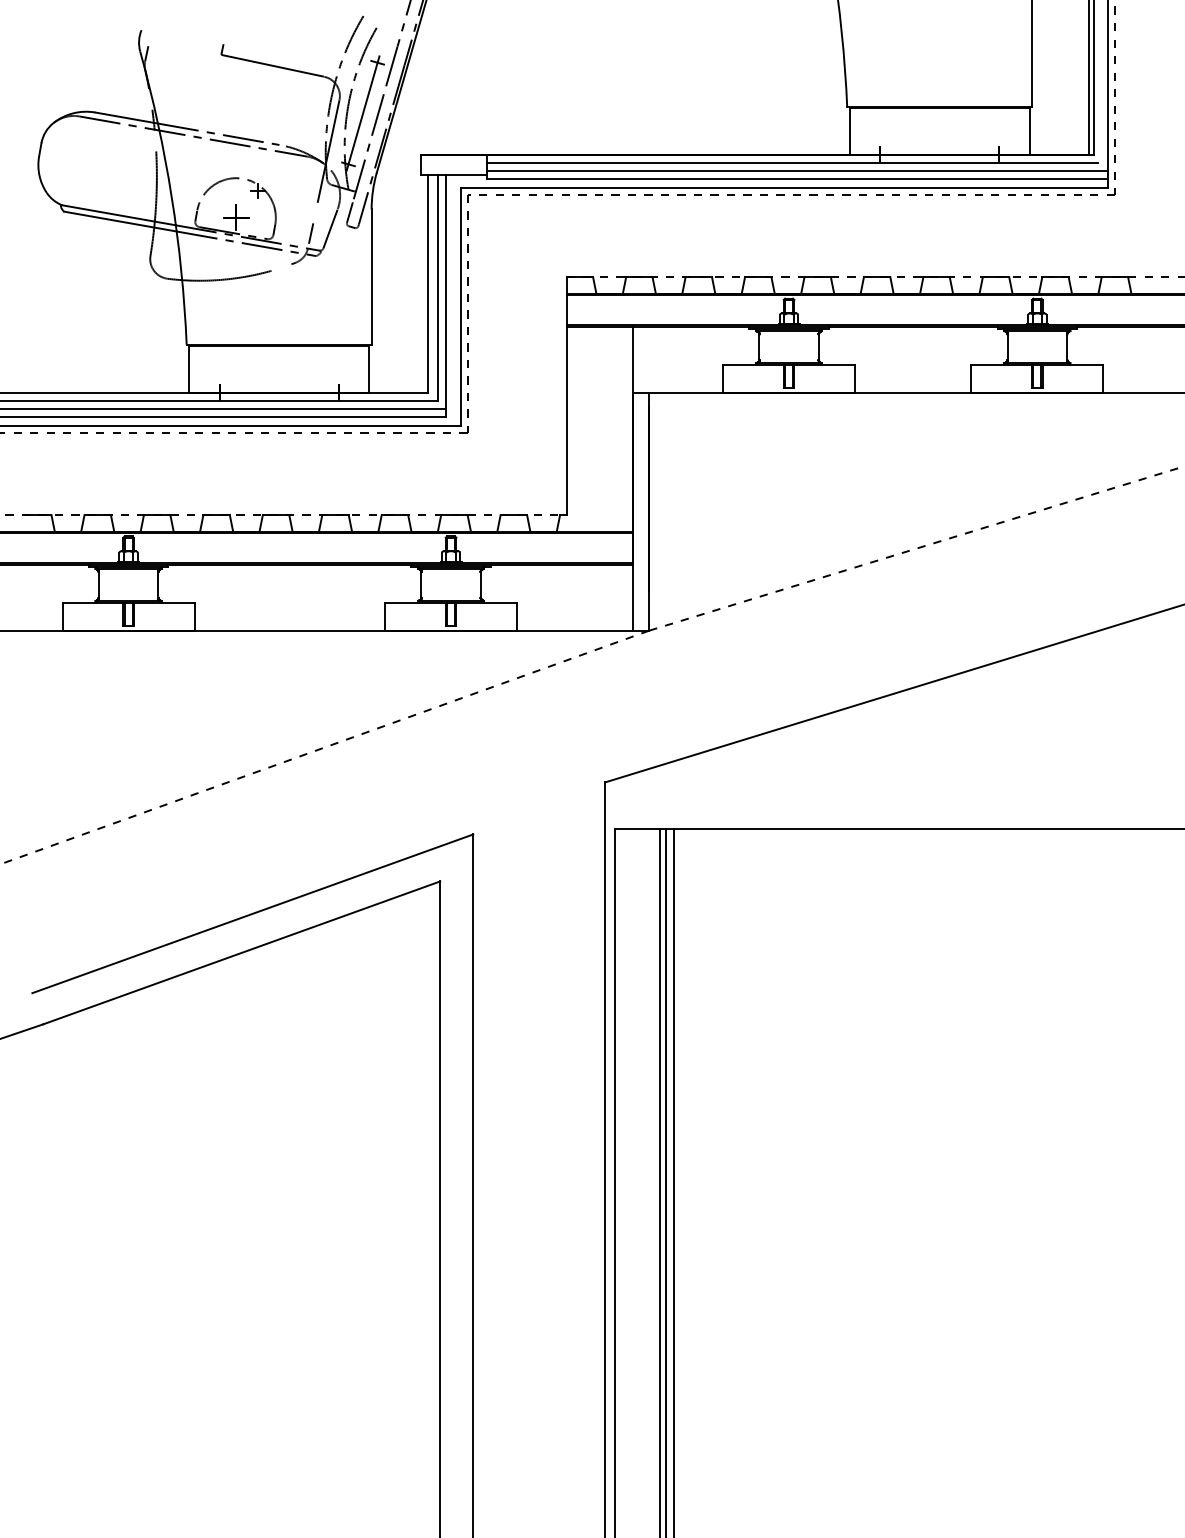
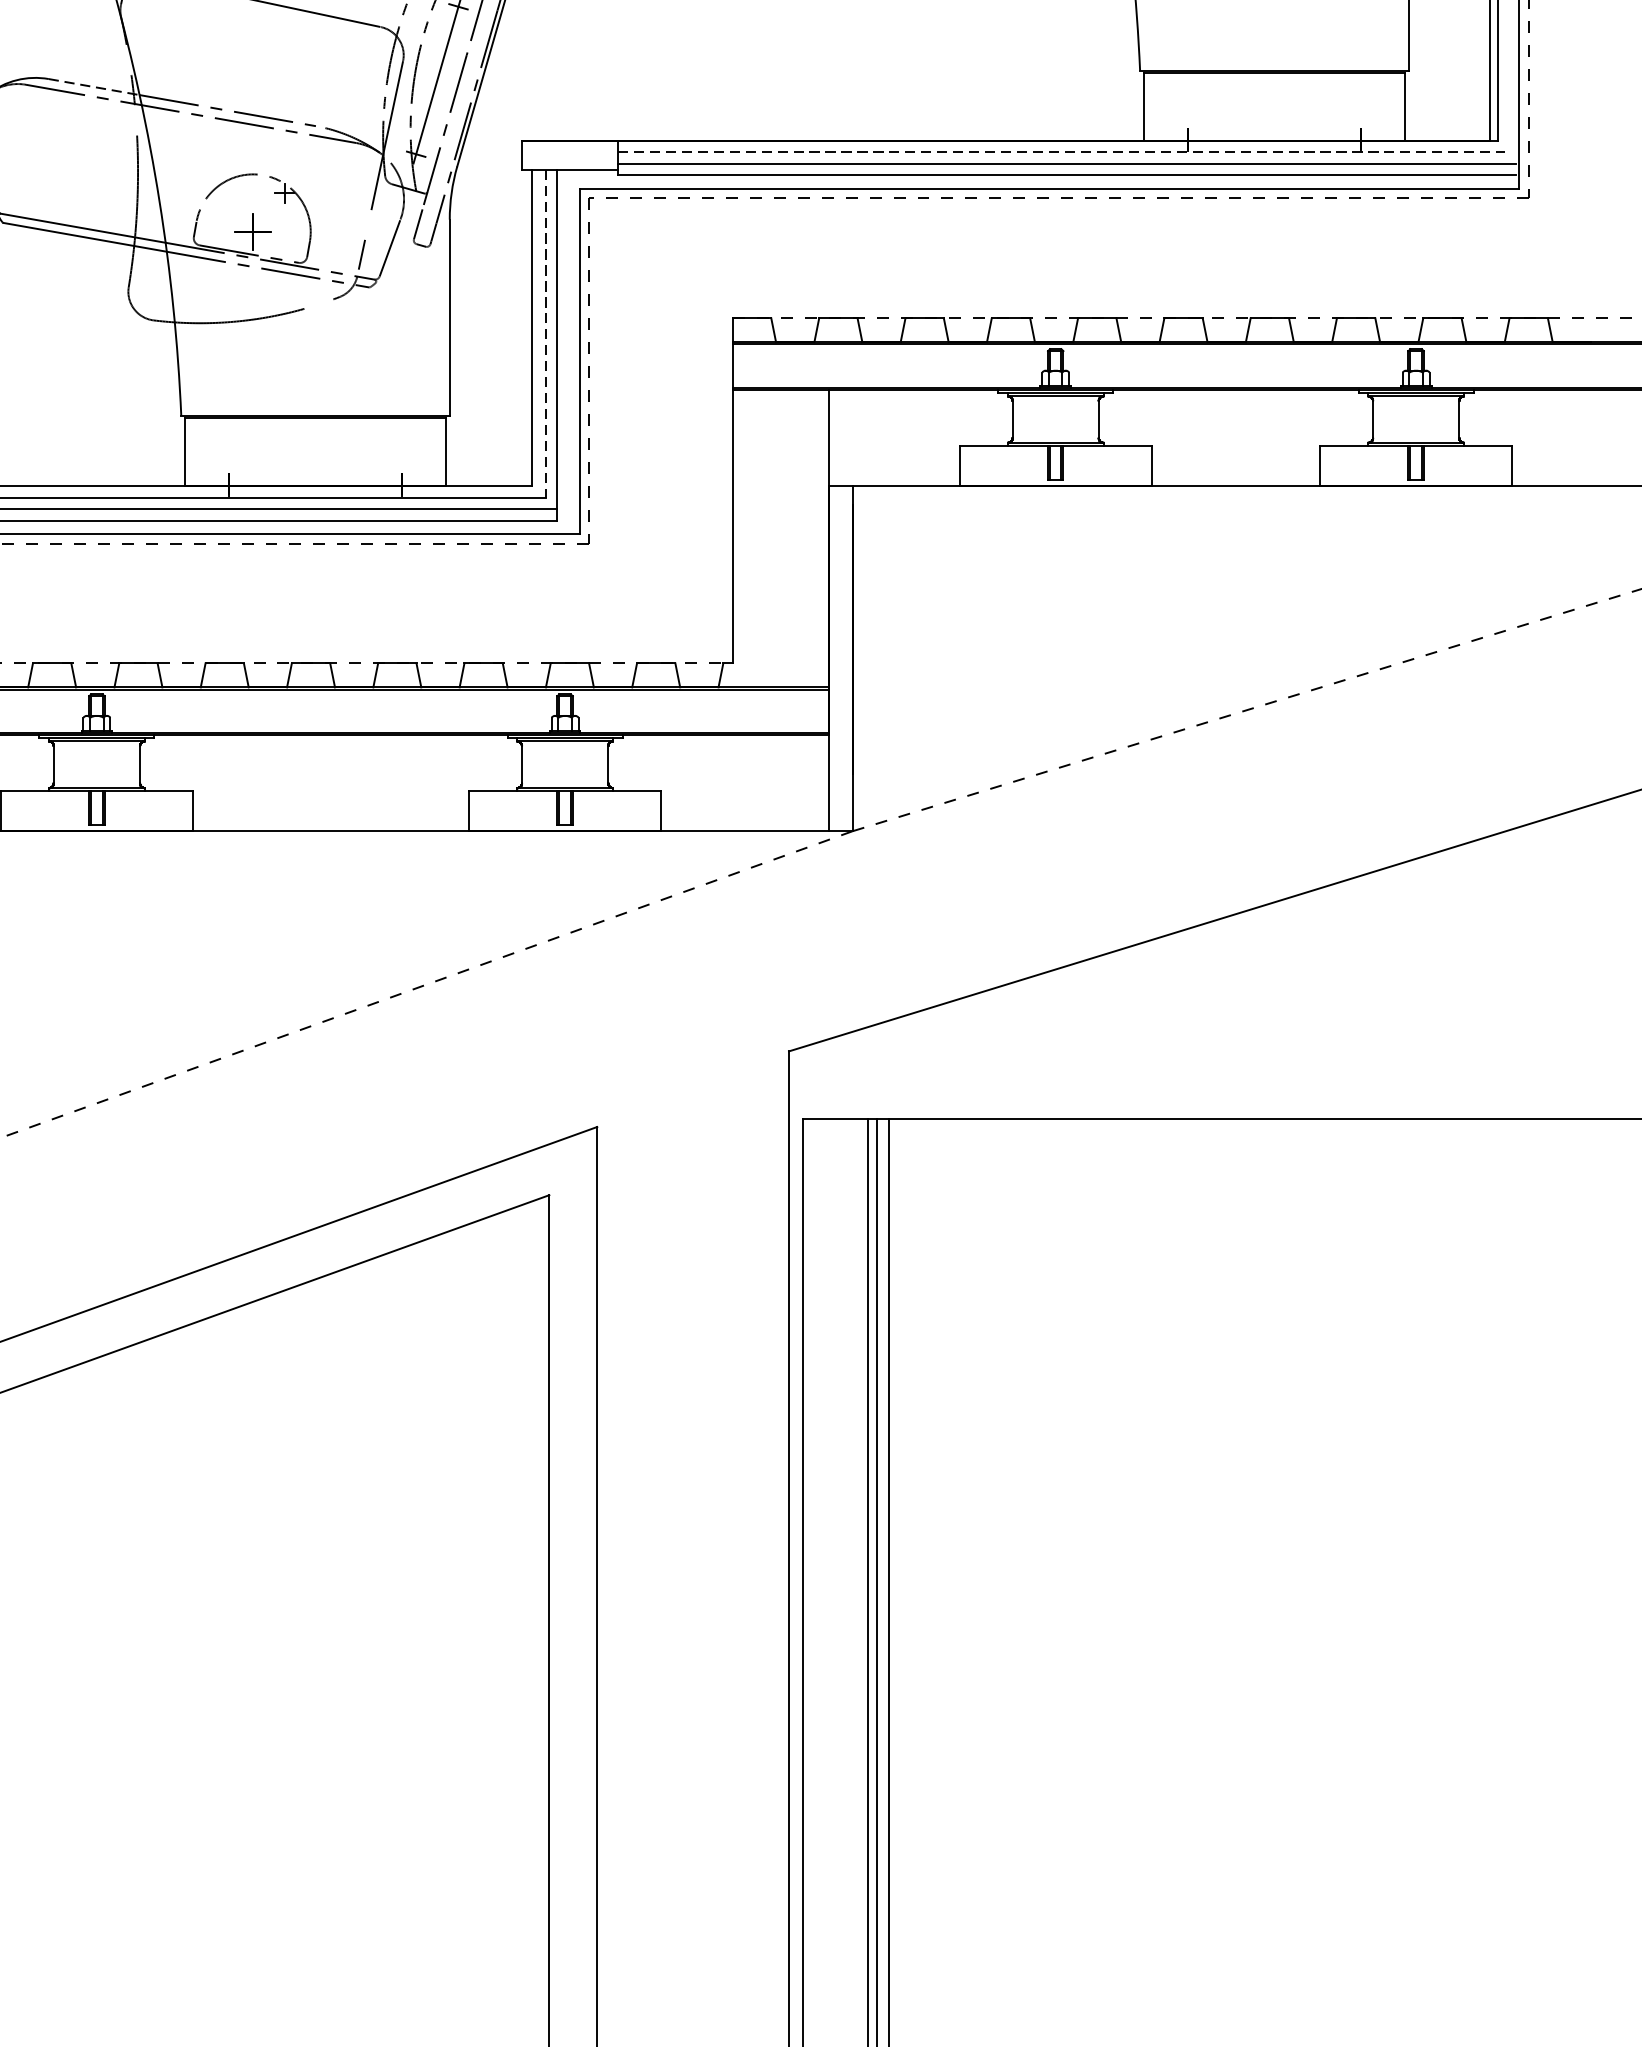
line: (126, 118) -> (93, 87), solid -> dashed
line: (793, 163) -> (1062, 153), solid -> dashed
line: (437, 287) -> (545, 333), solid -> dashed

